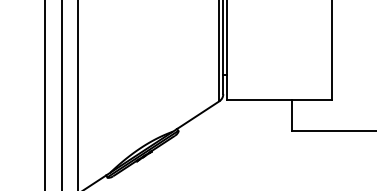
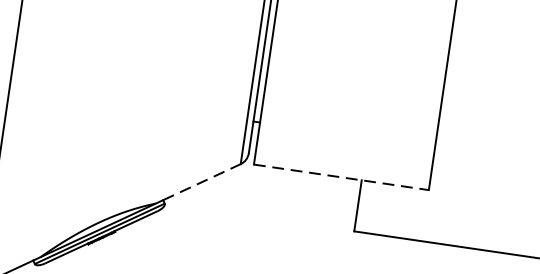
line: (280, 100) -> (342, 177), solid -> dashed
line: (198, 114) -> (202, 181), solid -> dashed

